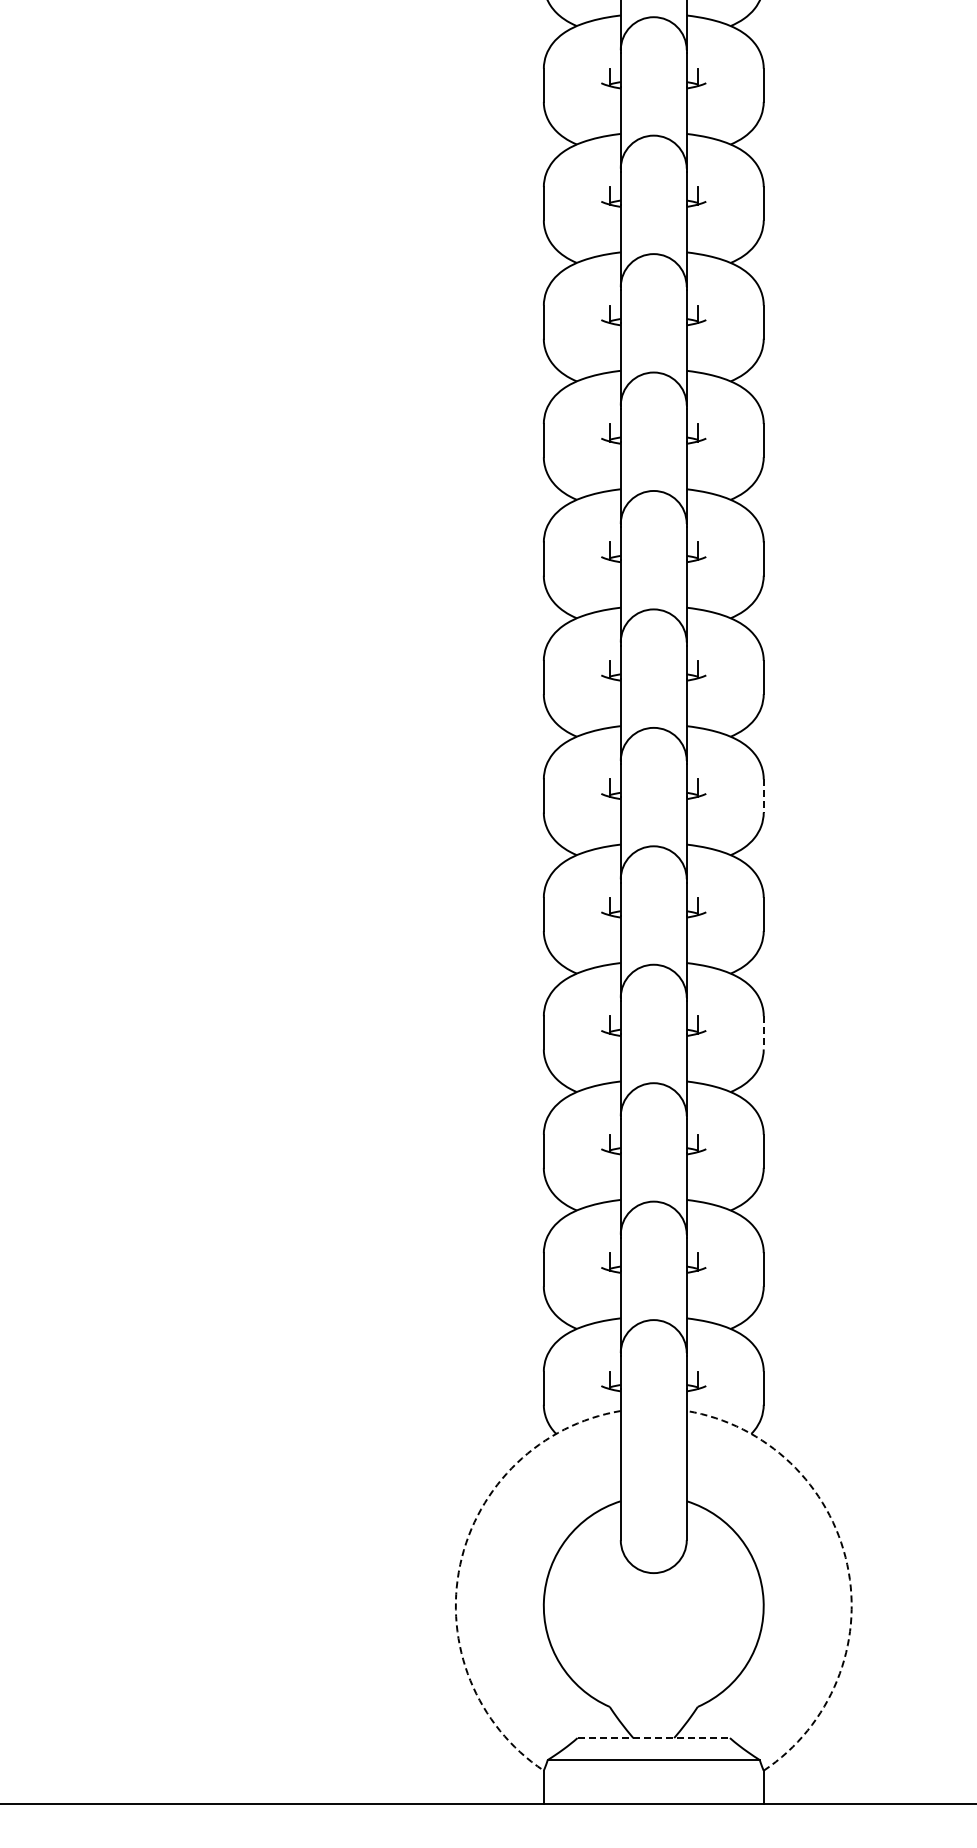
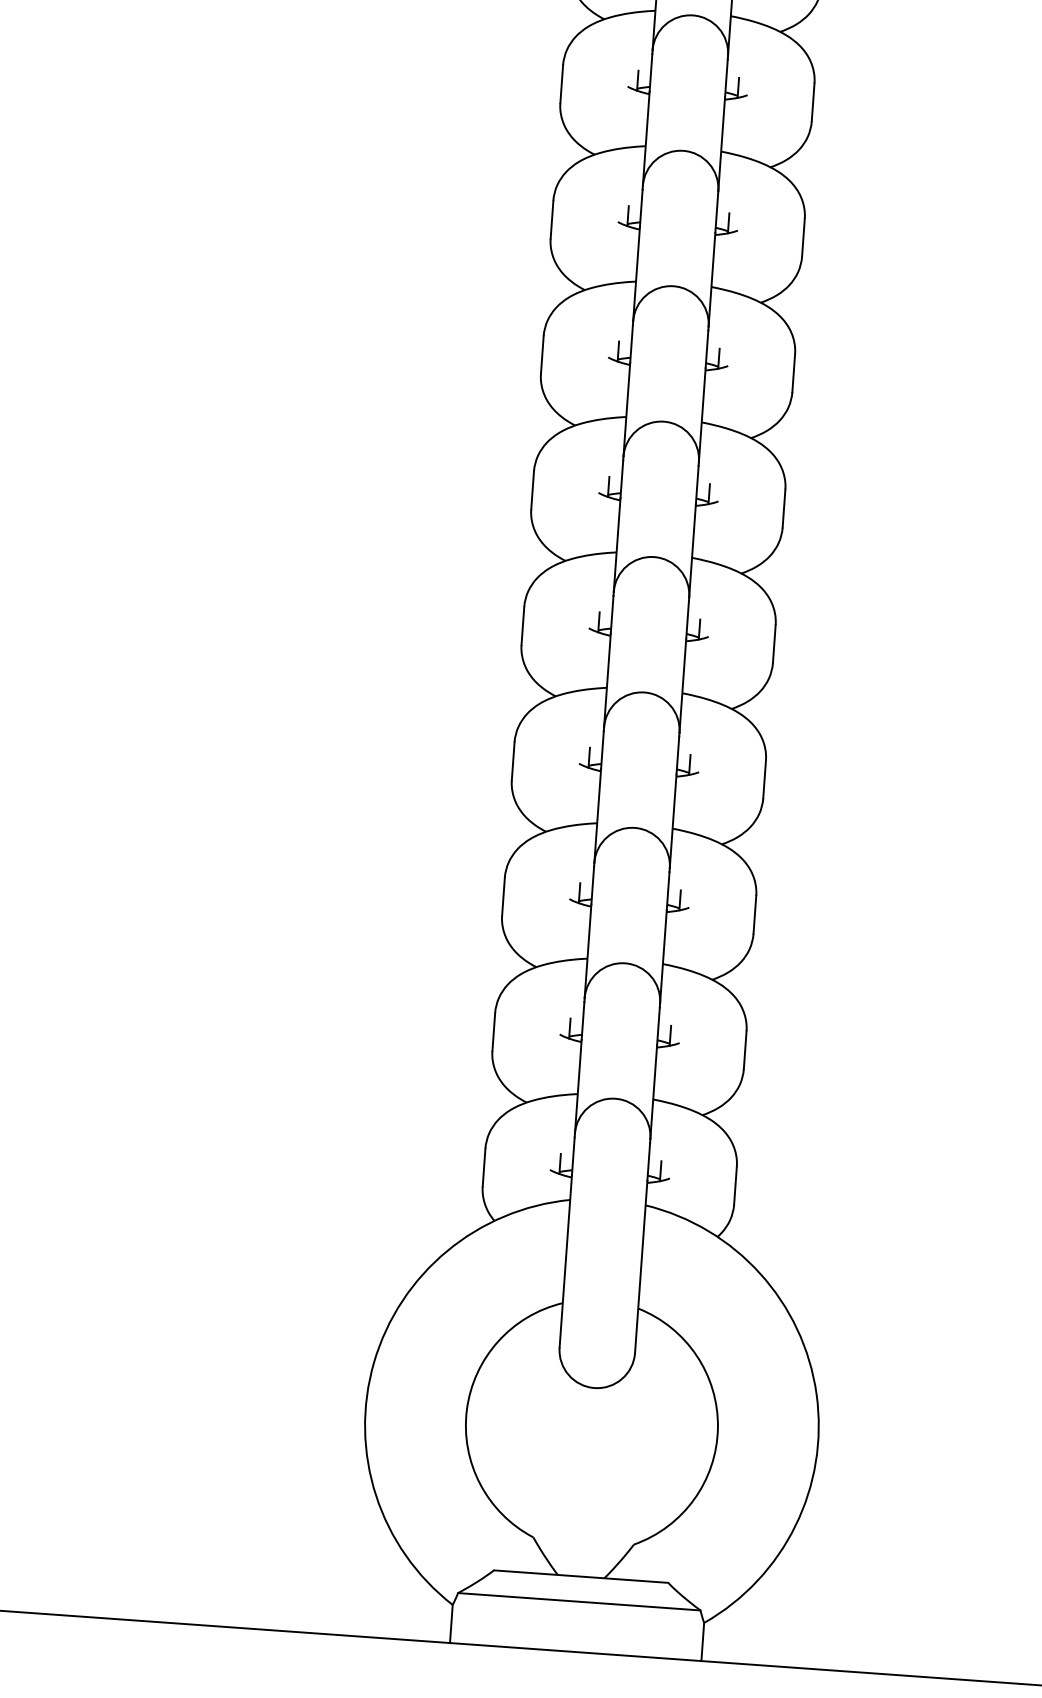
line: (763, 795) -> (783, 507), dashed -> solid
line: (763, 1032) -> (764, 778), dashed -> solid
arc: (460, 1564) -> (374, 1362), dashed -> solid
arc: (847, 1564) -> (816, 1394), dashed -> solid
line: (654, 1738) -> (581, 1577), dashed -> solid

